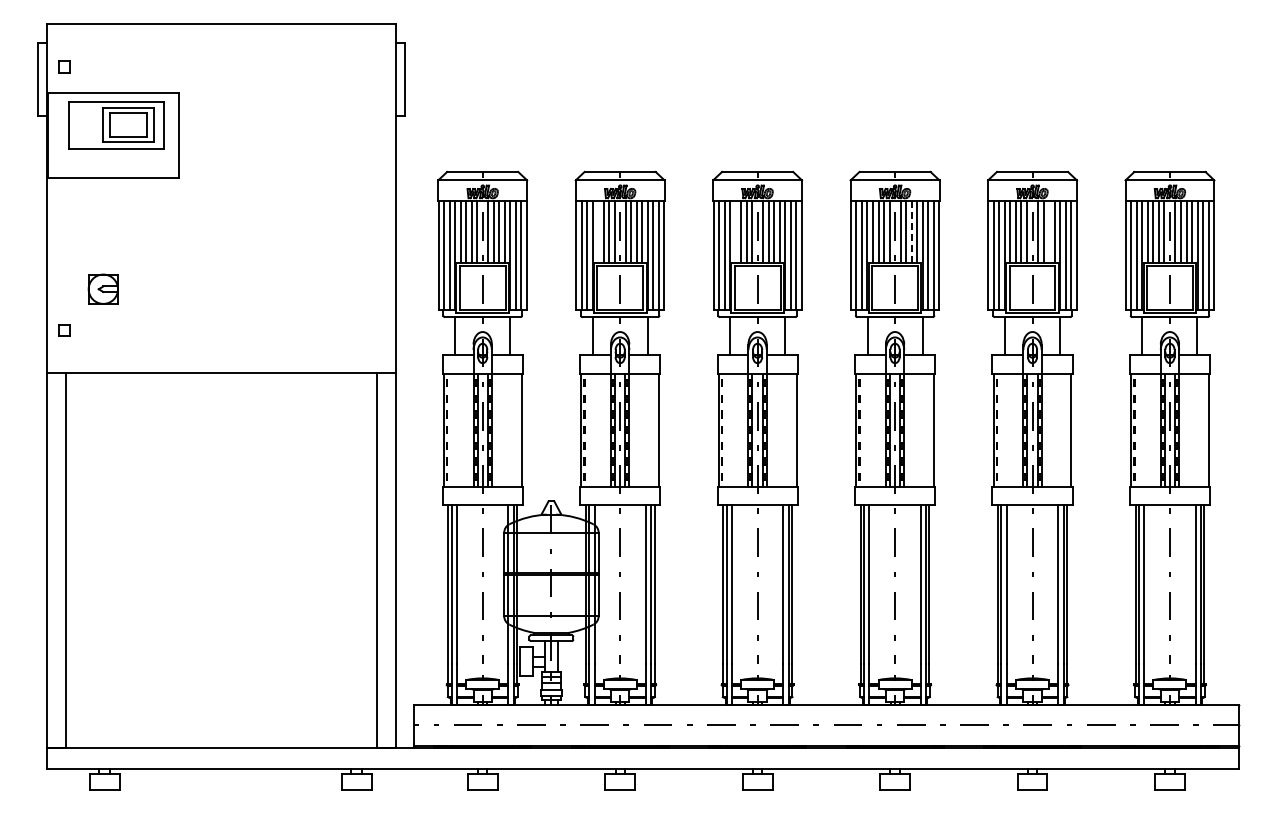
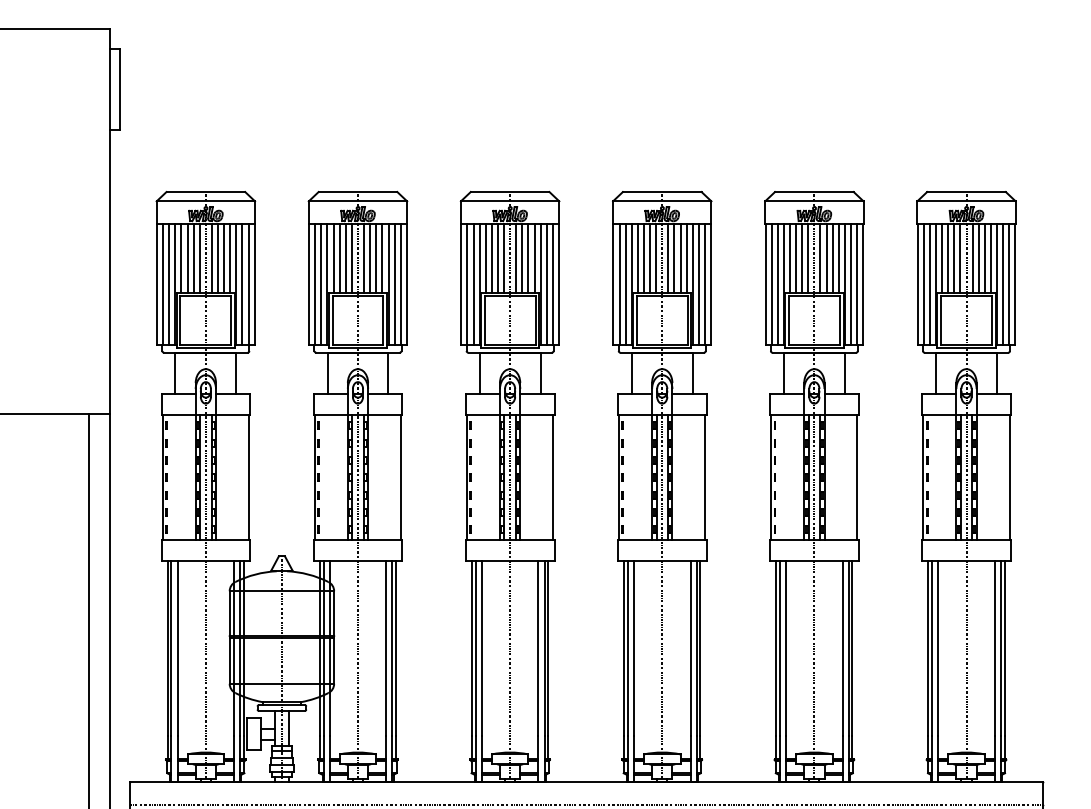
line: (911, 231) -> (680, 257), dashed -> solid
line: (598, 232) -> (334, 259), added
line: (735, 232) -> (485, 259), added
line: (1049, 232) -> (833, 259), added

